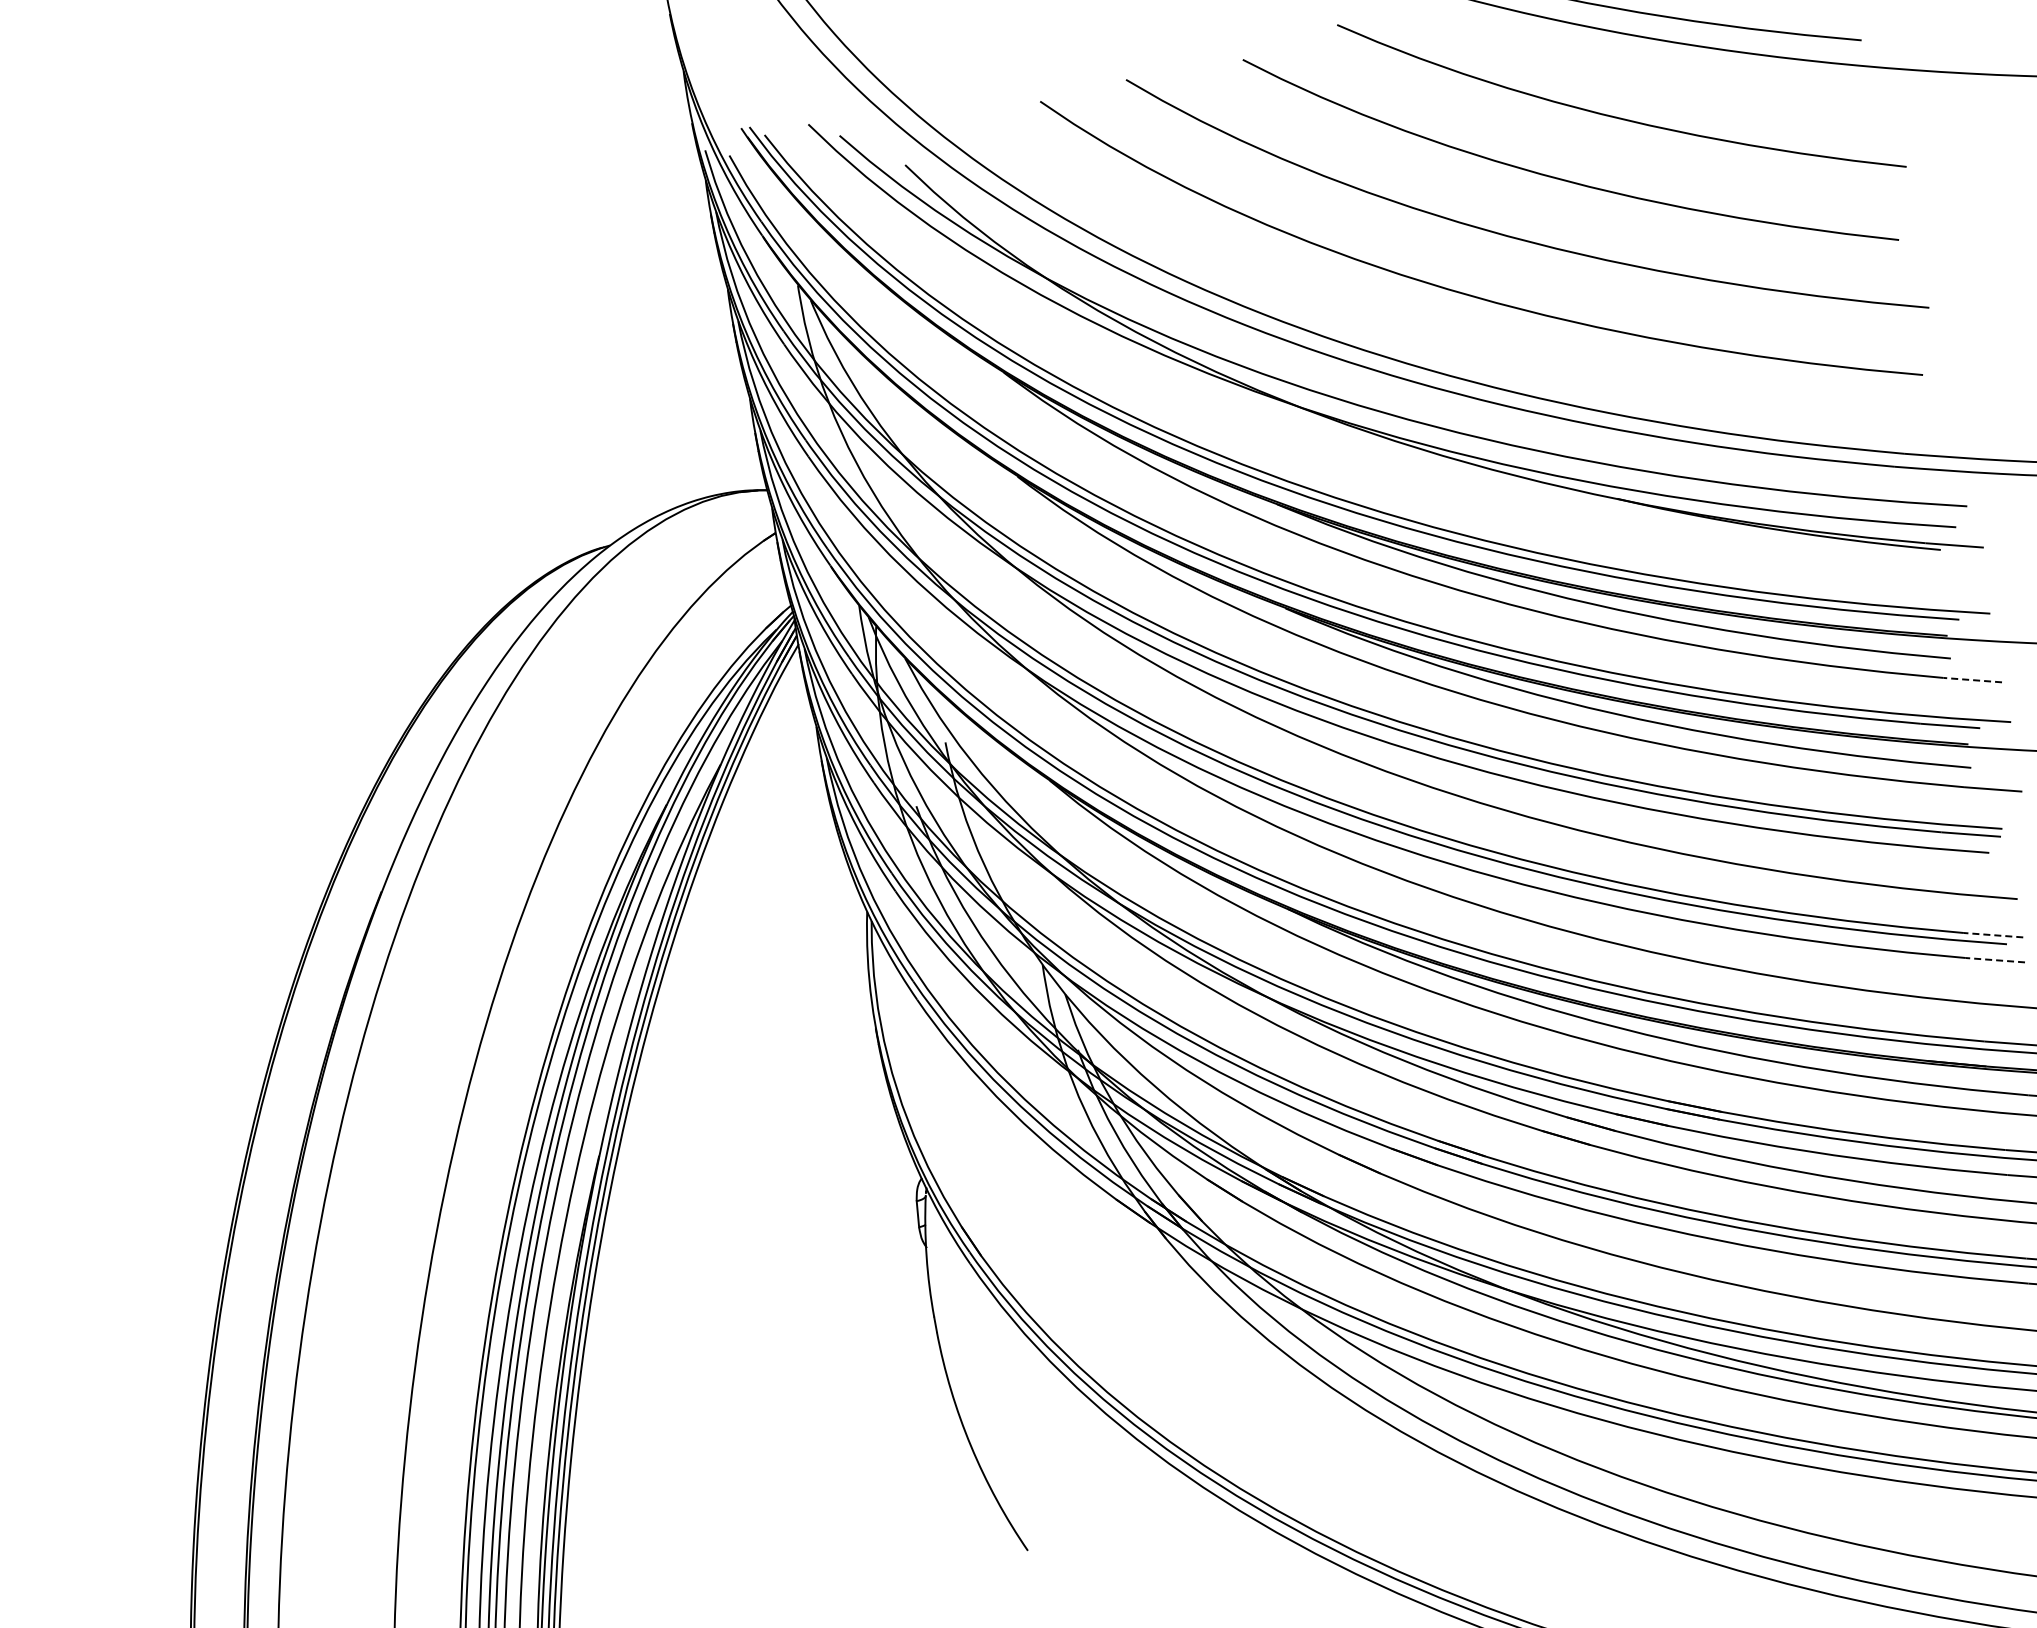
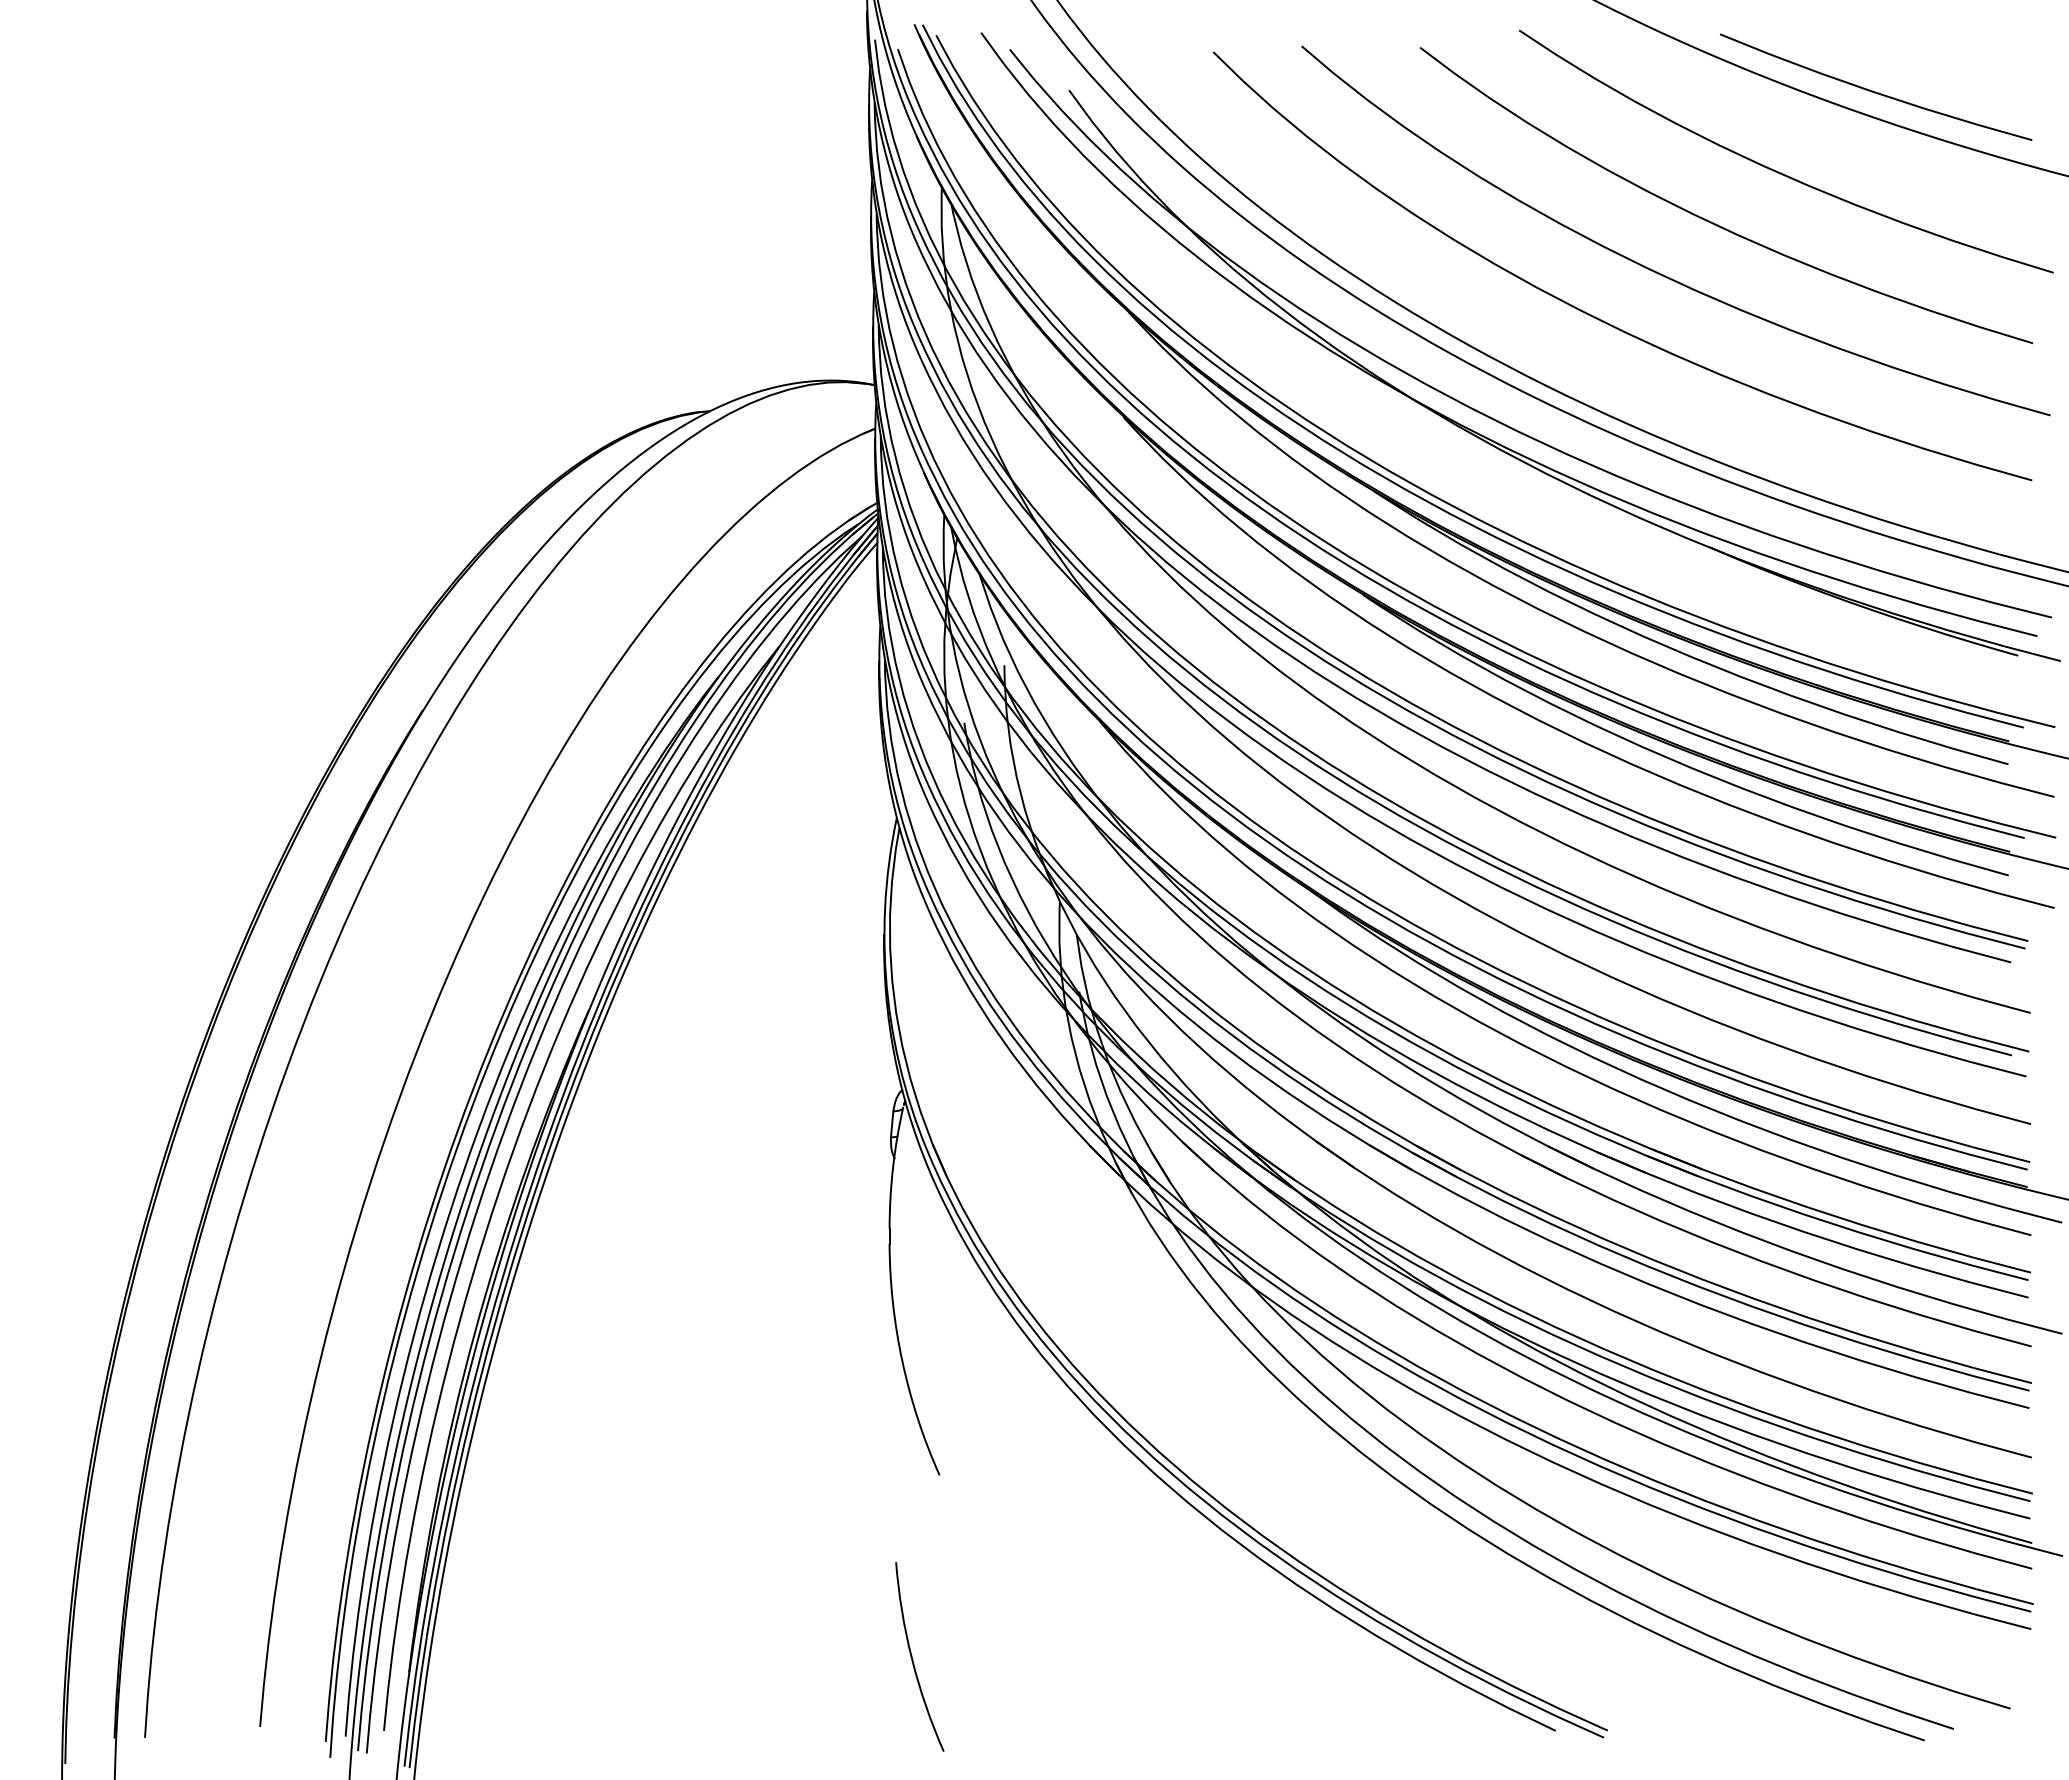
line: (1972, 680) -> (2025, 789), dashed -> solid
line: (1993, 935) -> (2000, 1044), dashed -> solid
line: (1995, 960) -> (1997, 1069), dashed -> solid

